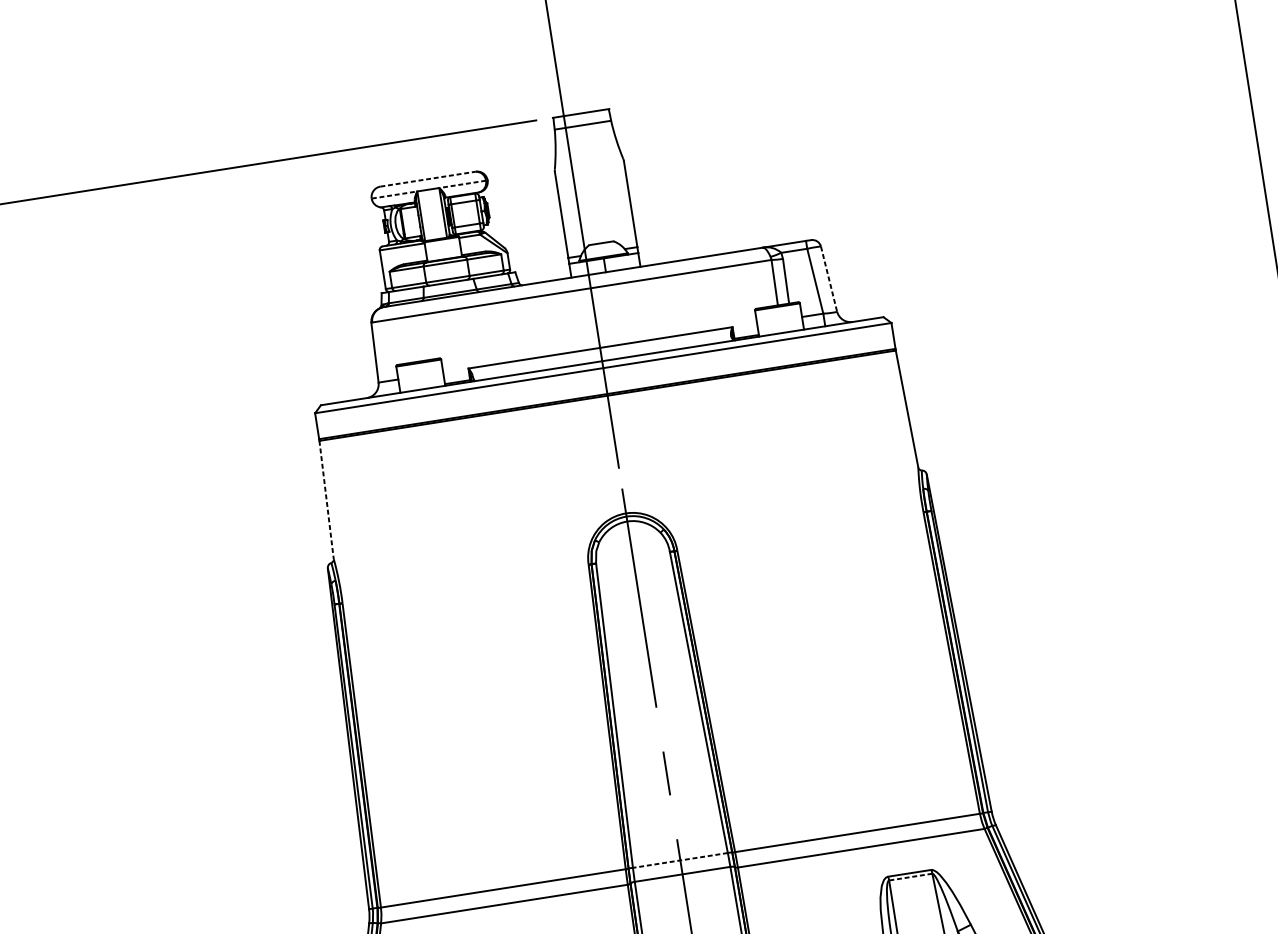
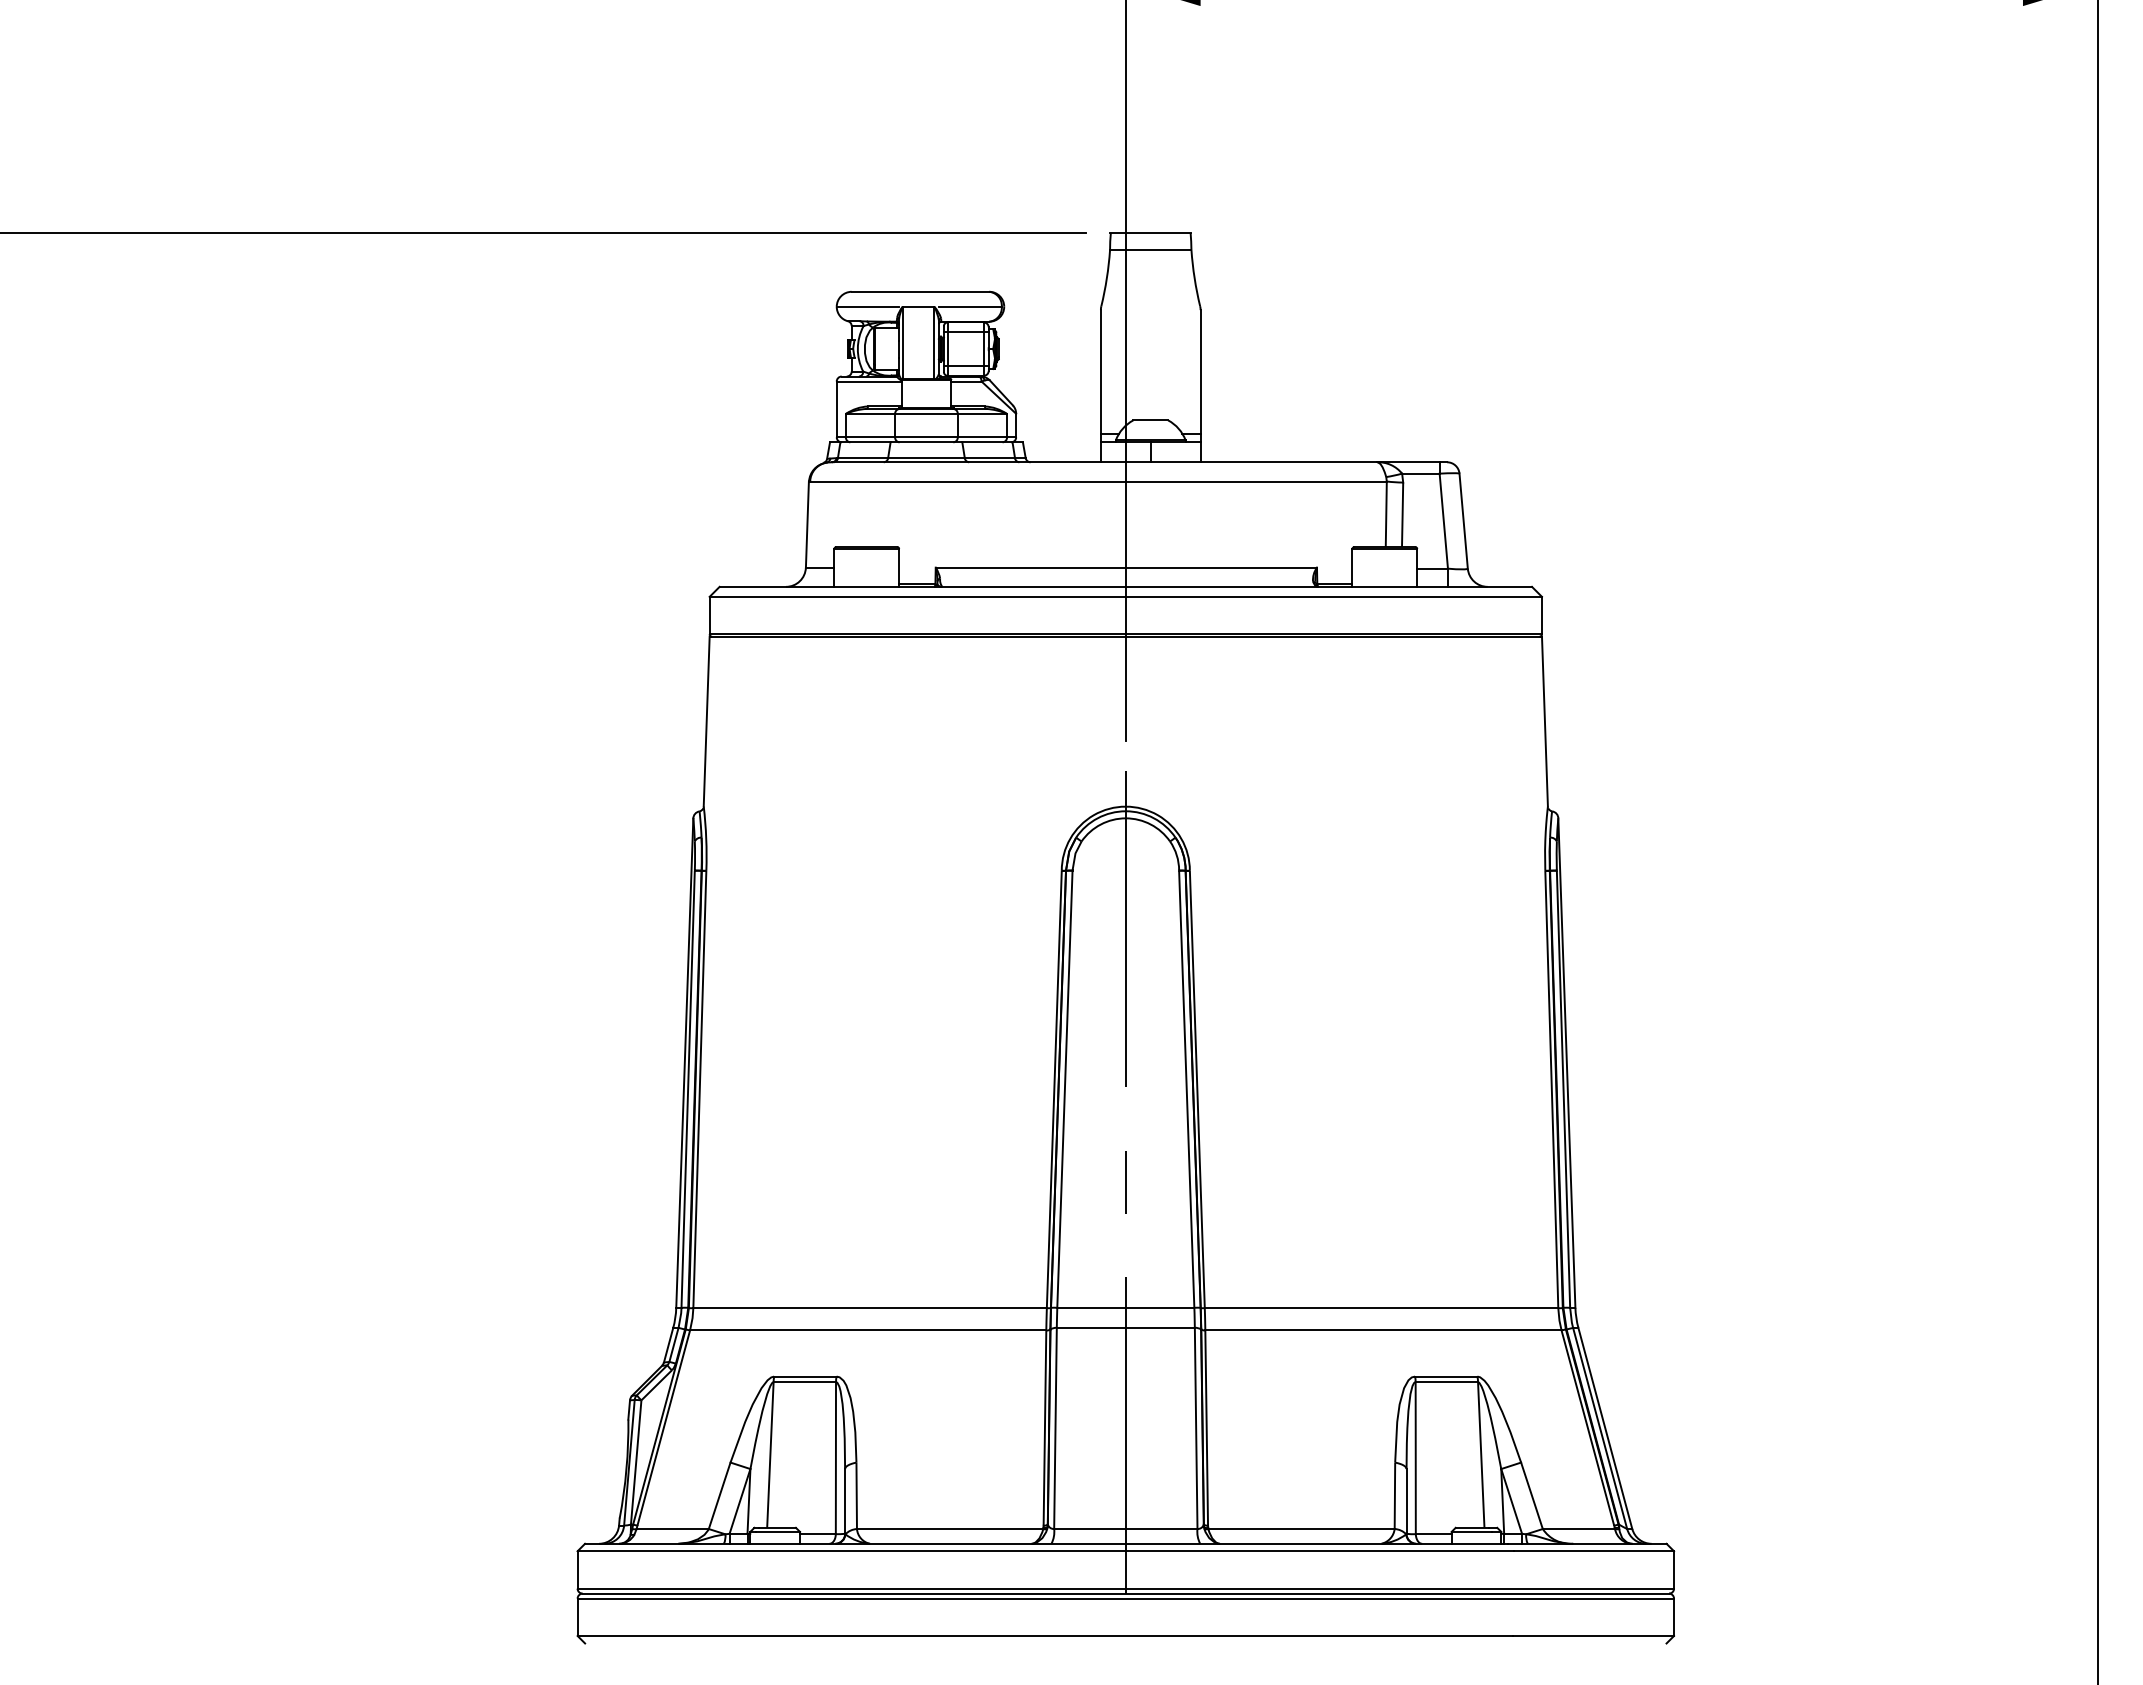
line: (428, 178) -> (920, 291), dashed -> solid
line: (463, 184) -> (969, 306), dashed -> solid
line: (392, 195) -> (867, 306), dashed -> solid
line: (828, 279) -> (1463, 521), dashed -> solid
line: (326, 499) -> (706, 721), dashed -> solid
line: (680, 860) -> (1125, 1307), dashed -> solid
line: (910, 877) -> (1446, 1382), dashed -> solid

